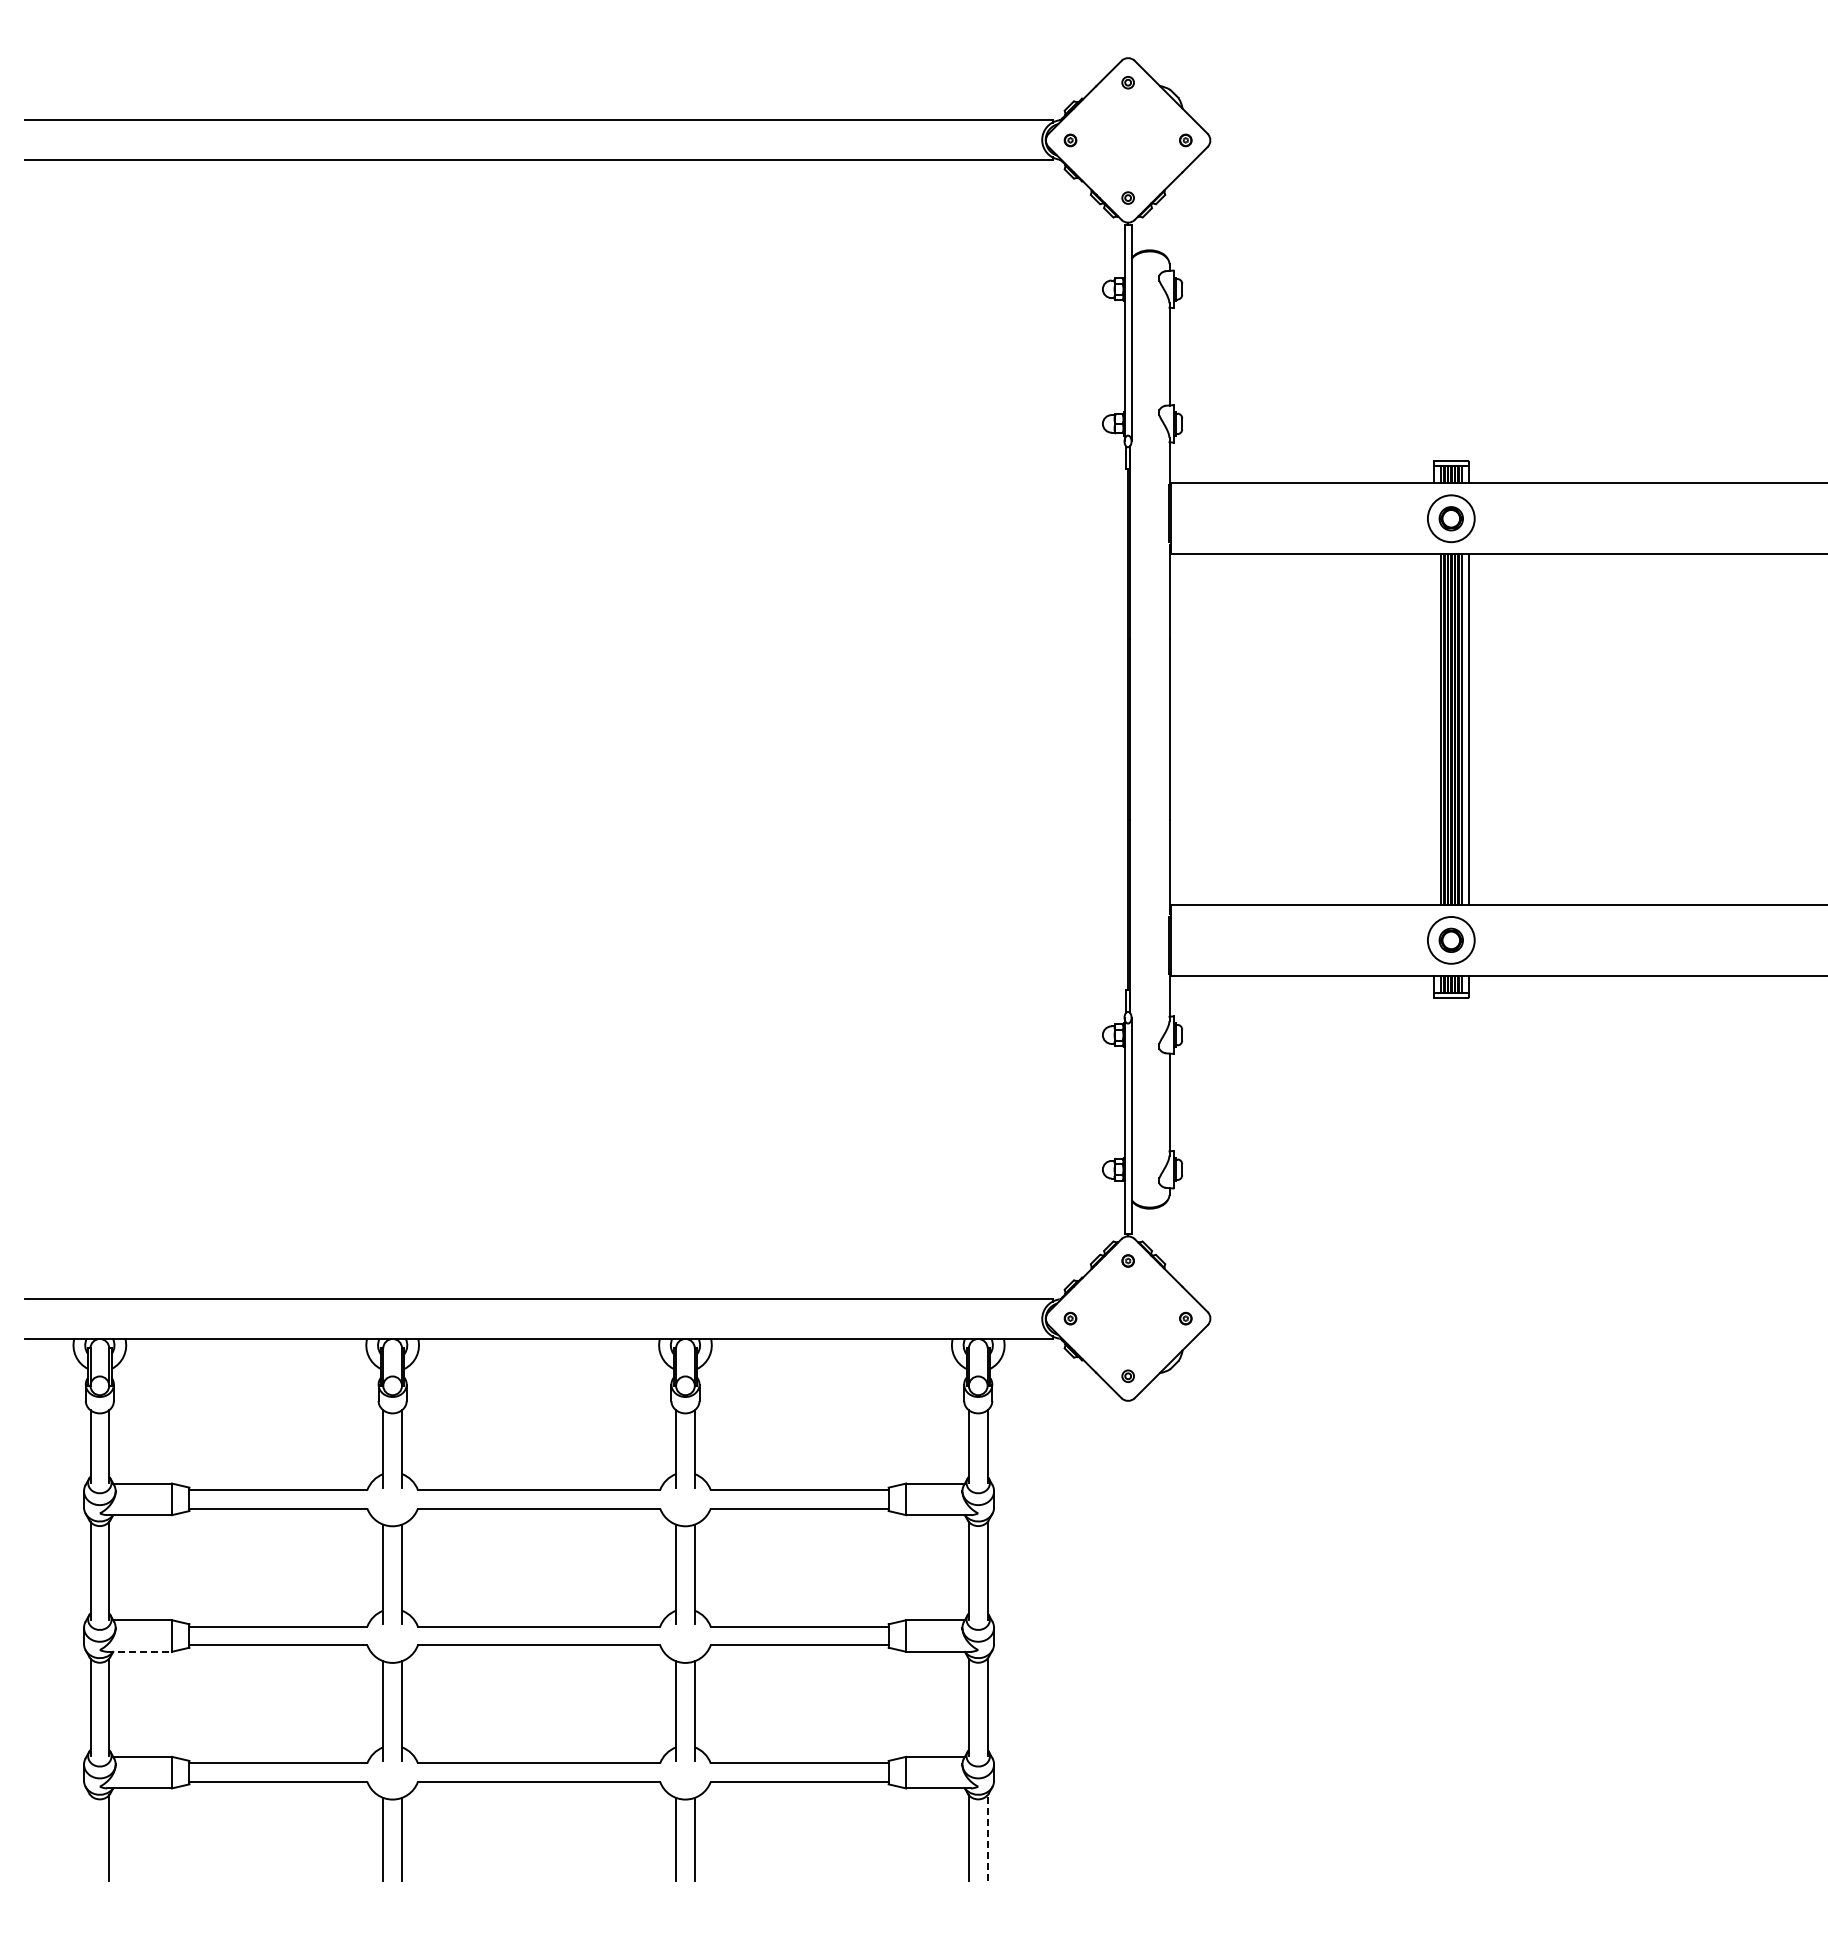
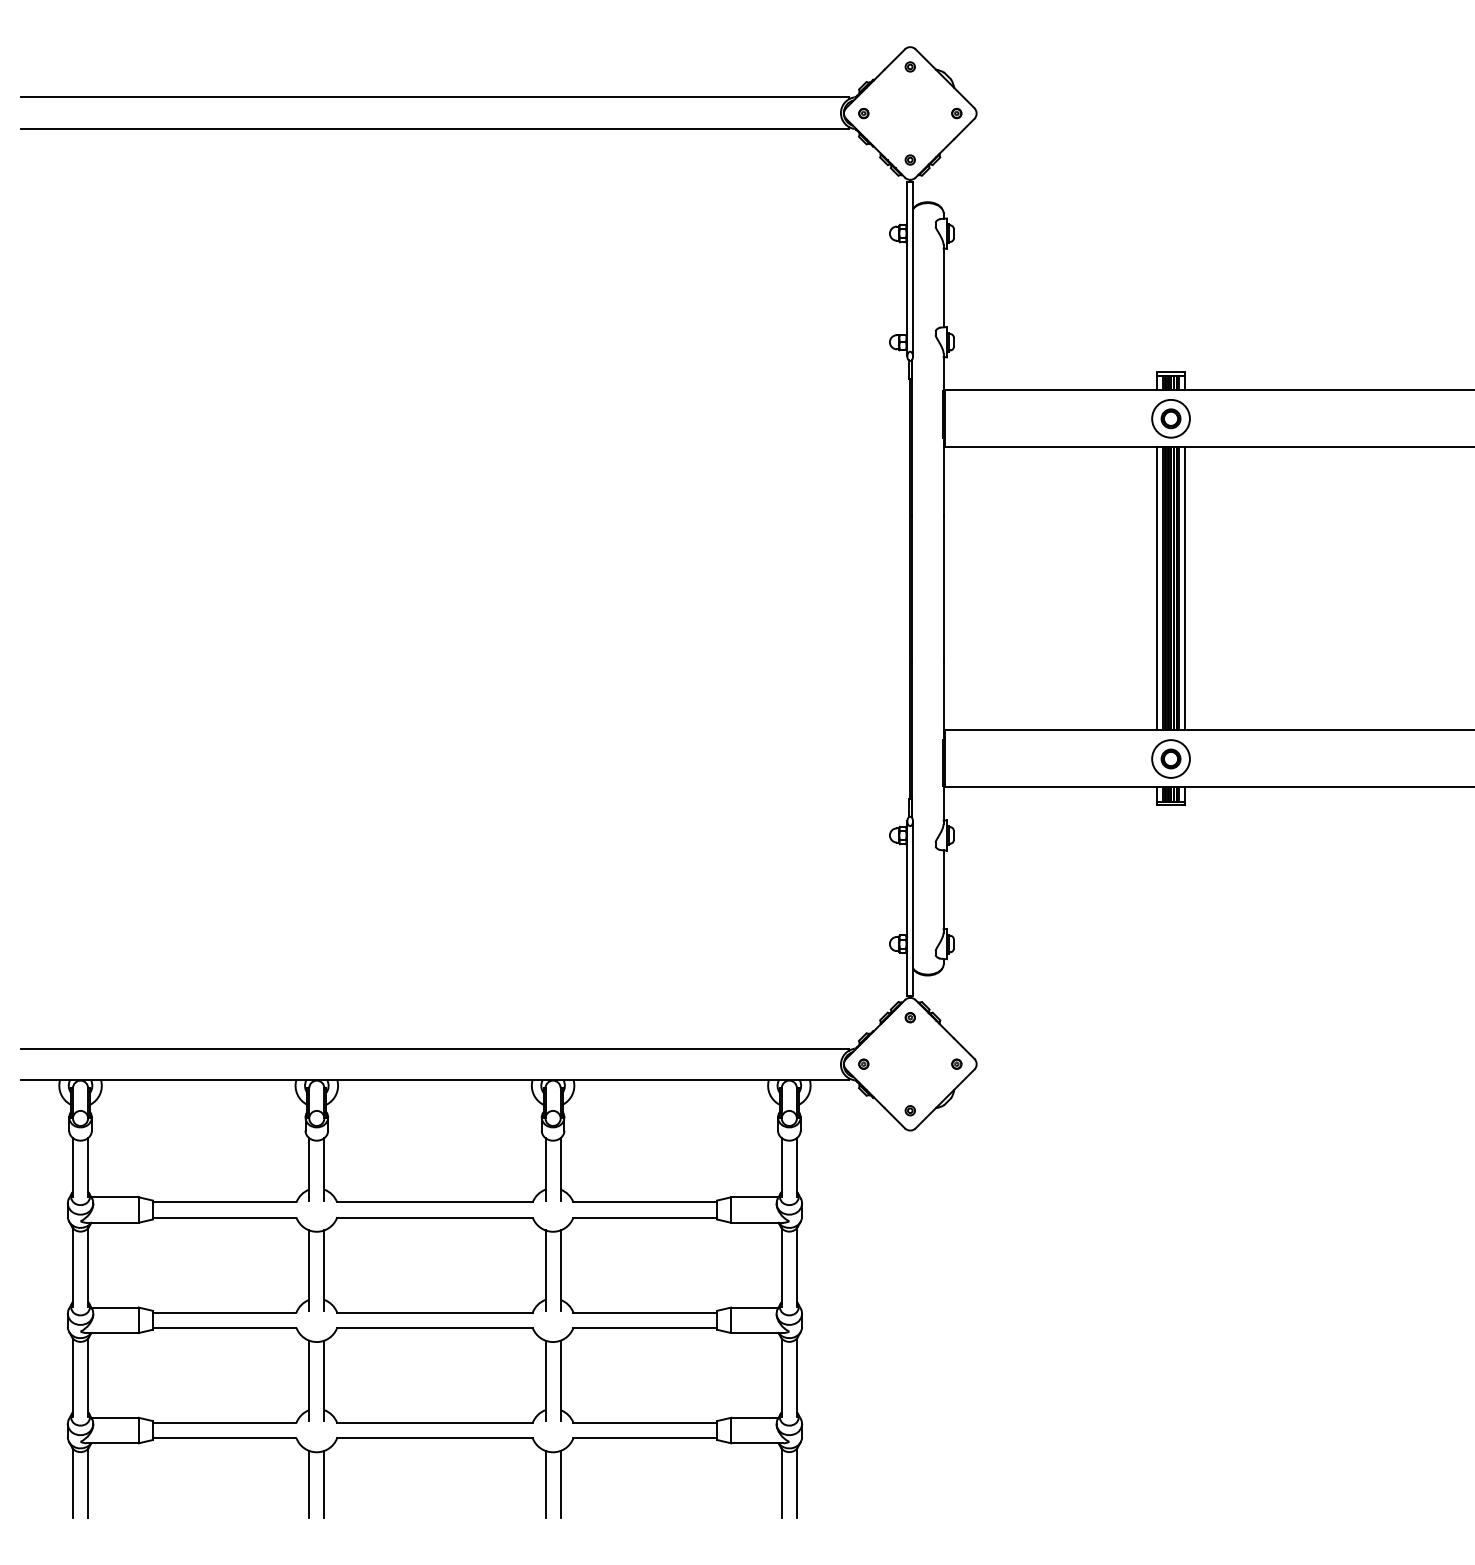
line: (1433, 729) -> (1156, 588), added
line: (140, 1651) -> (113, 1332), dashed -> solid
line: (90, 1837) -> (73, 1482), added
line: (987, 1838) -> (796, 1483), dashed -> solid

